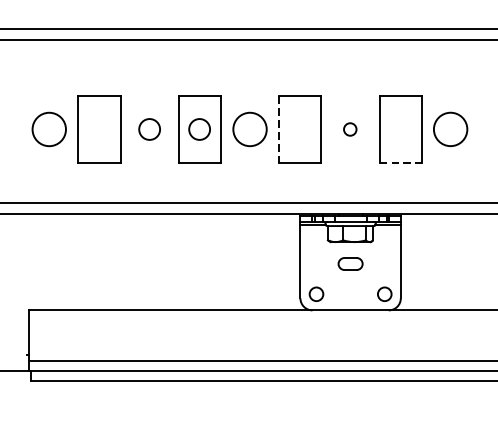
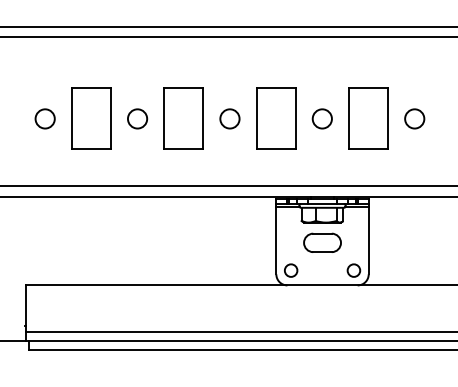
circle: (48, 129) -> (44, 118), size x0.62
circle: (199, 129) -> (183, 118), removed
circle: (249, 129) -> (229, 118), size x0.62
circle: (349, 129) -> (321, 118), size x1.67
circle: (450, 129) -> (414, 118), size x0.62
line: (278, 130) -> (256, 119), dashed -> solid
line: (401, 162) -> (369, 149), dashed -> solid
part: (350, 263) -> (322, 242), size x1.67

